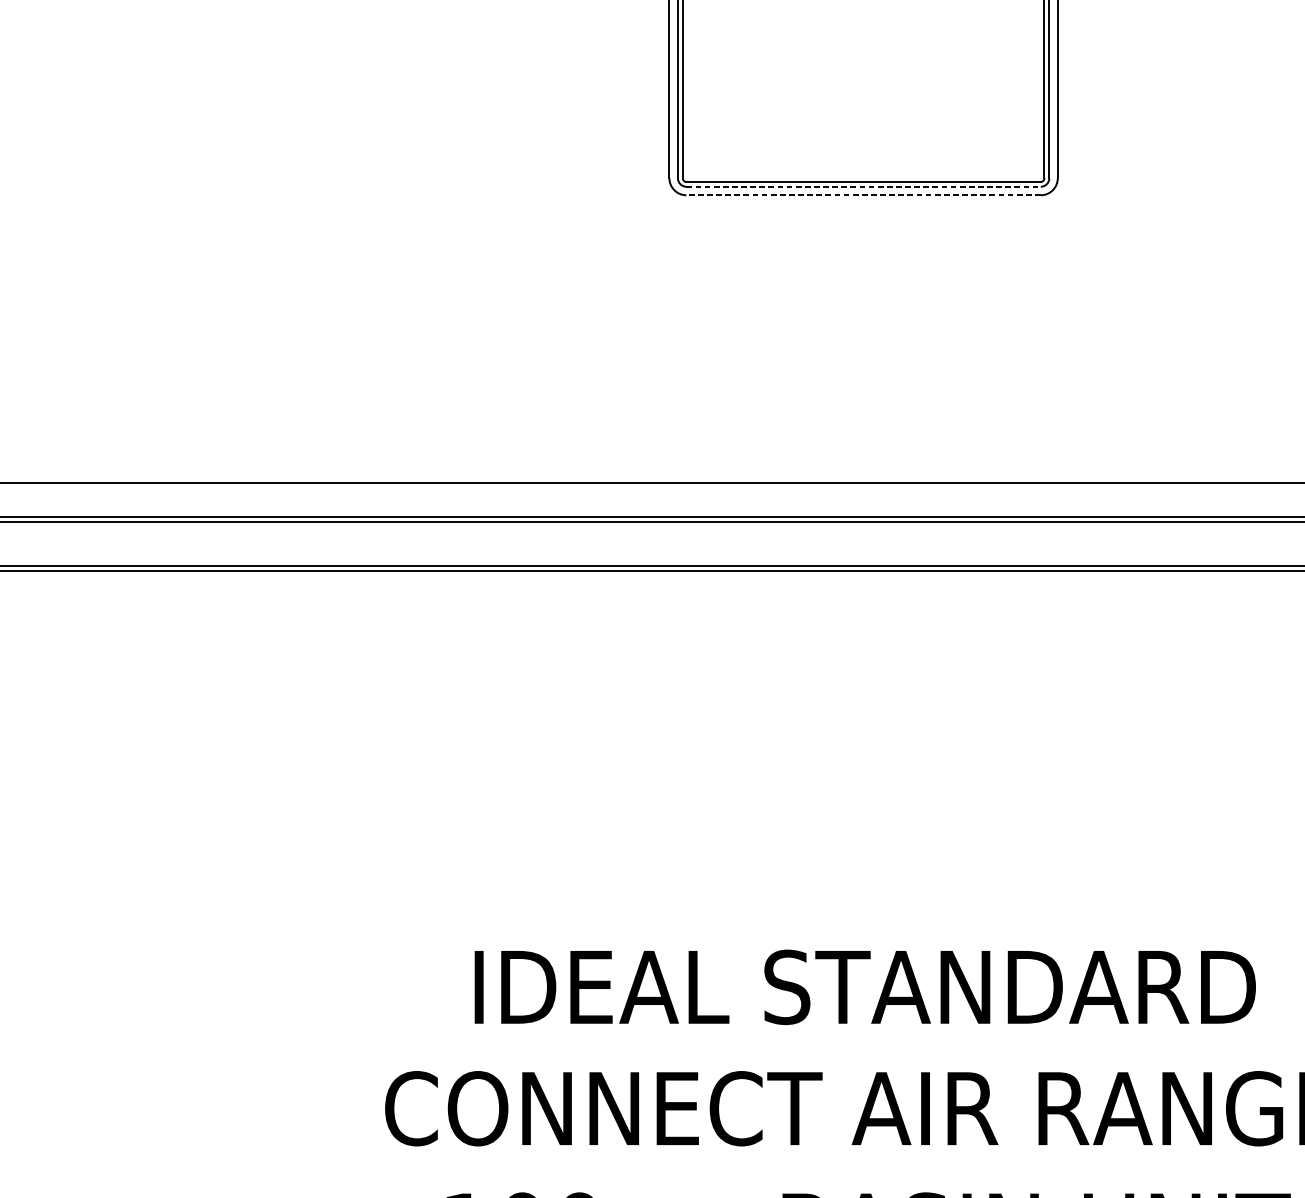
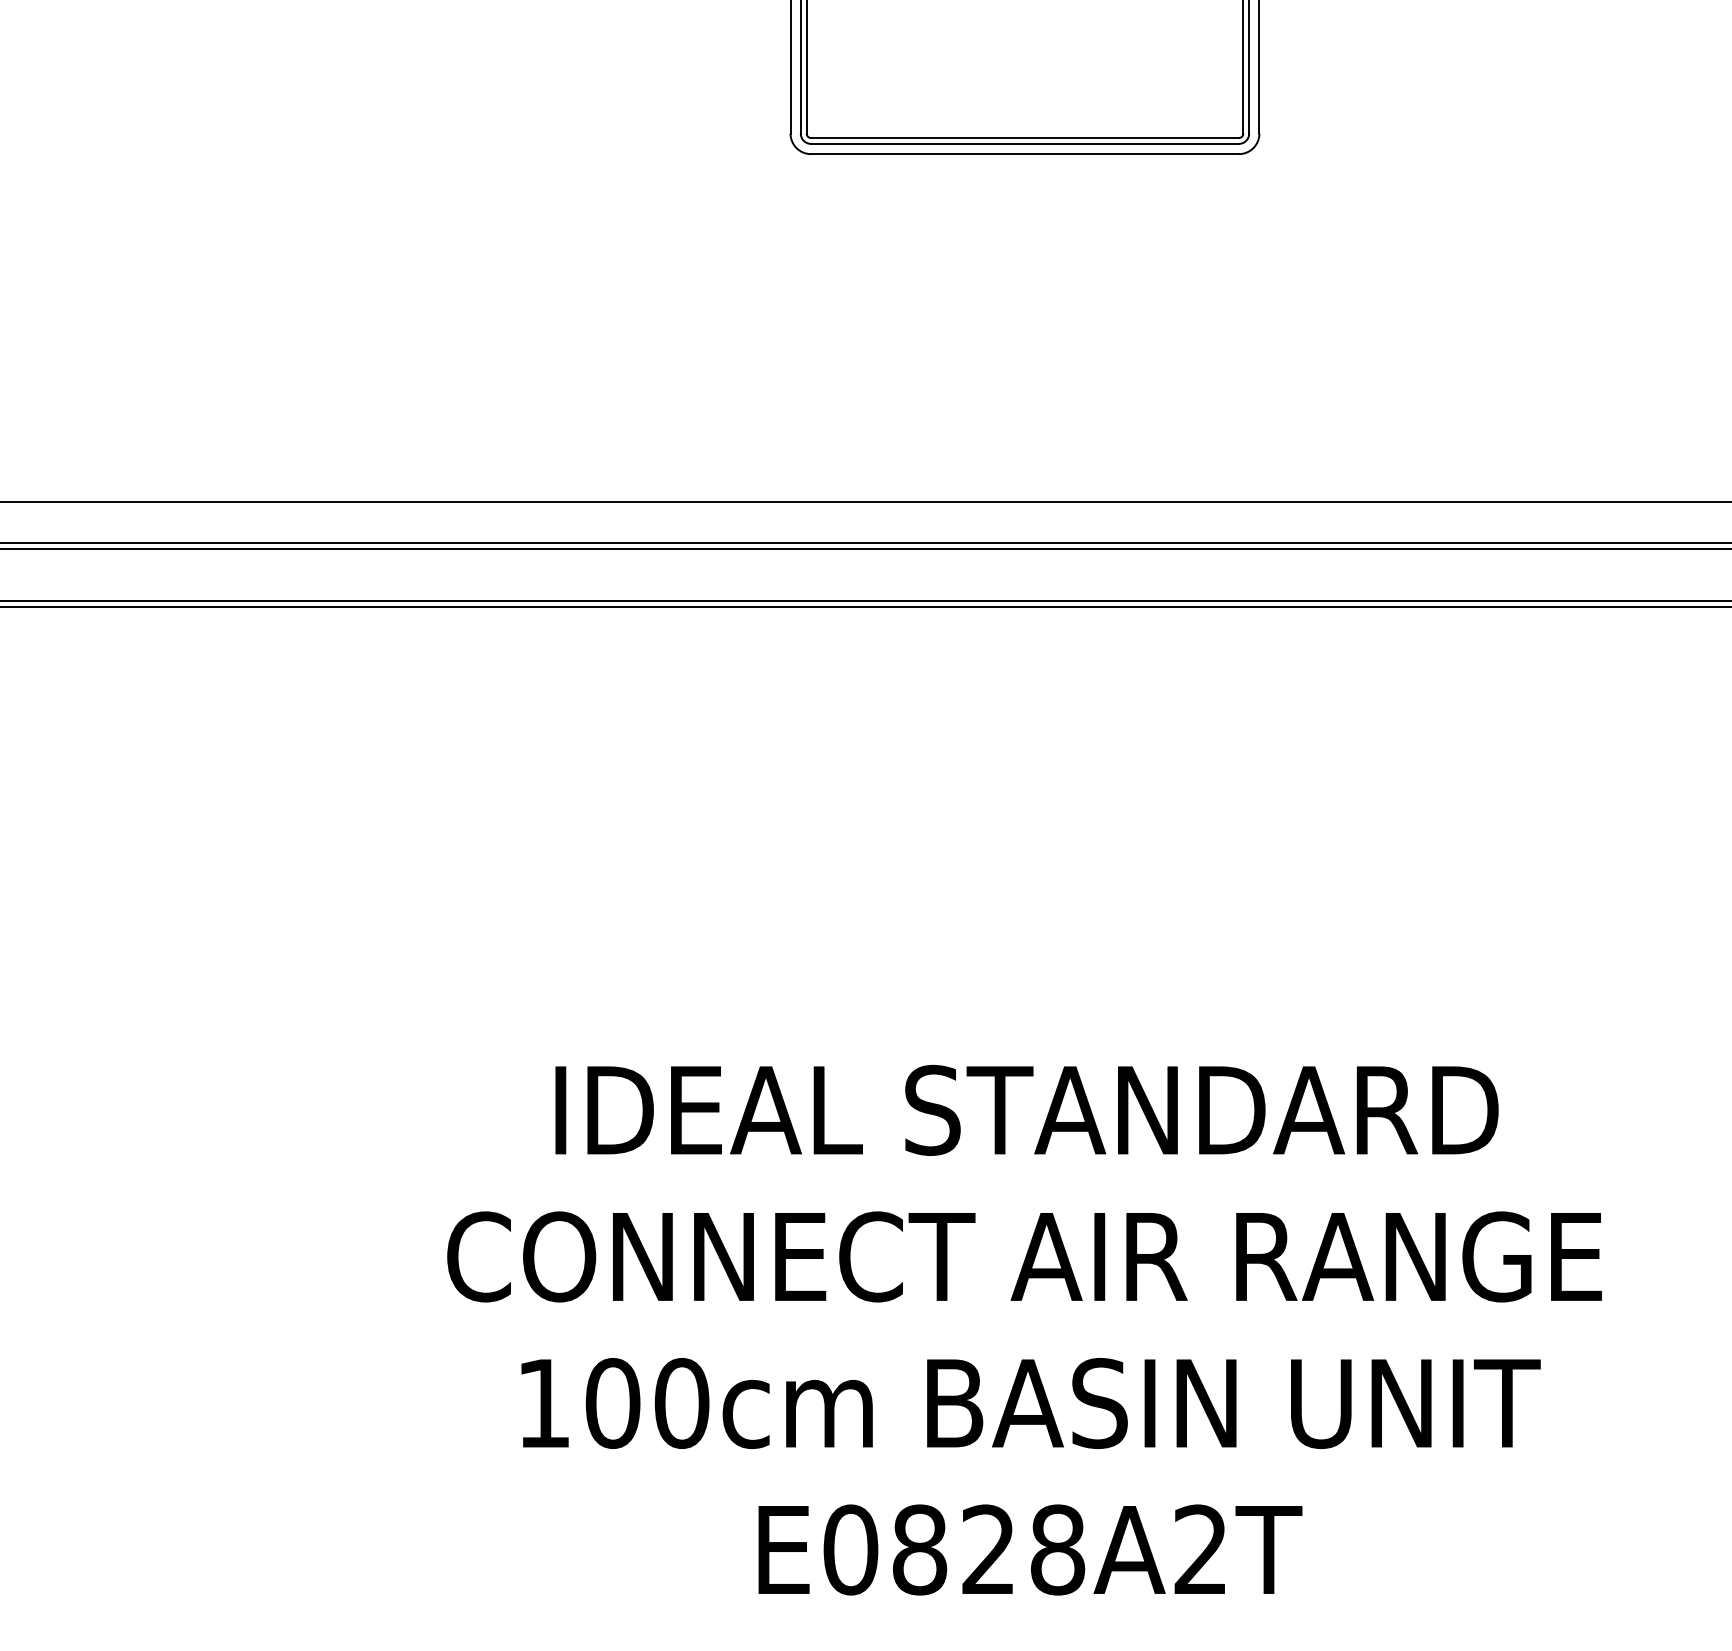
line: (864, 186) -> (1025, 143), dashed -> solid
line: (864, 195) -> (1025, 154), dashed -> solid

